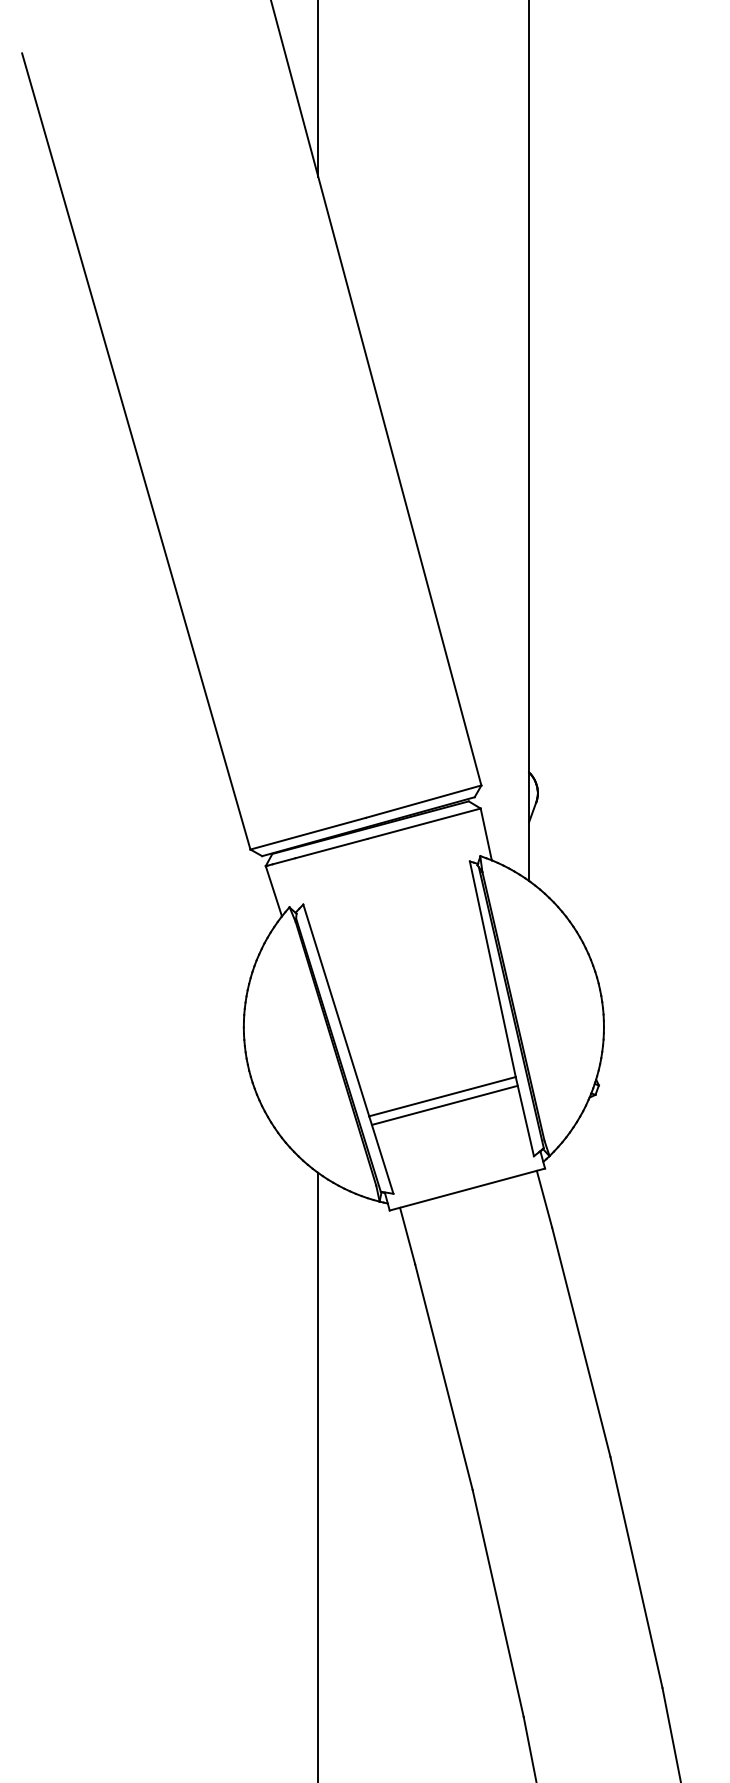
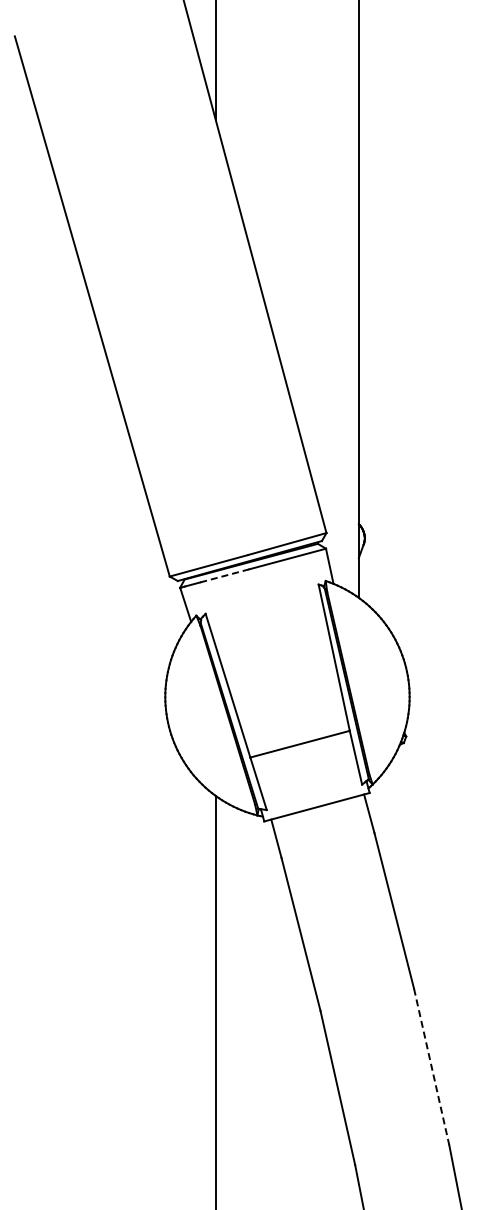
line: (332, 848) -> (225, 575), solid -> dashed
line: (444, 1104) -> (301, 749), removed
line: (636, 1573) -> (431, 1067), solid -> dashed

